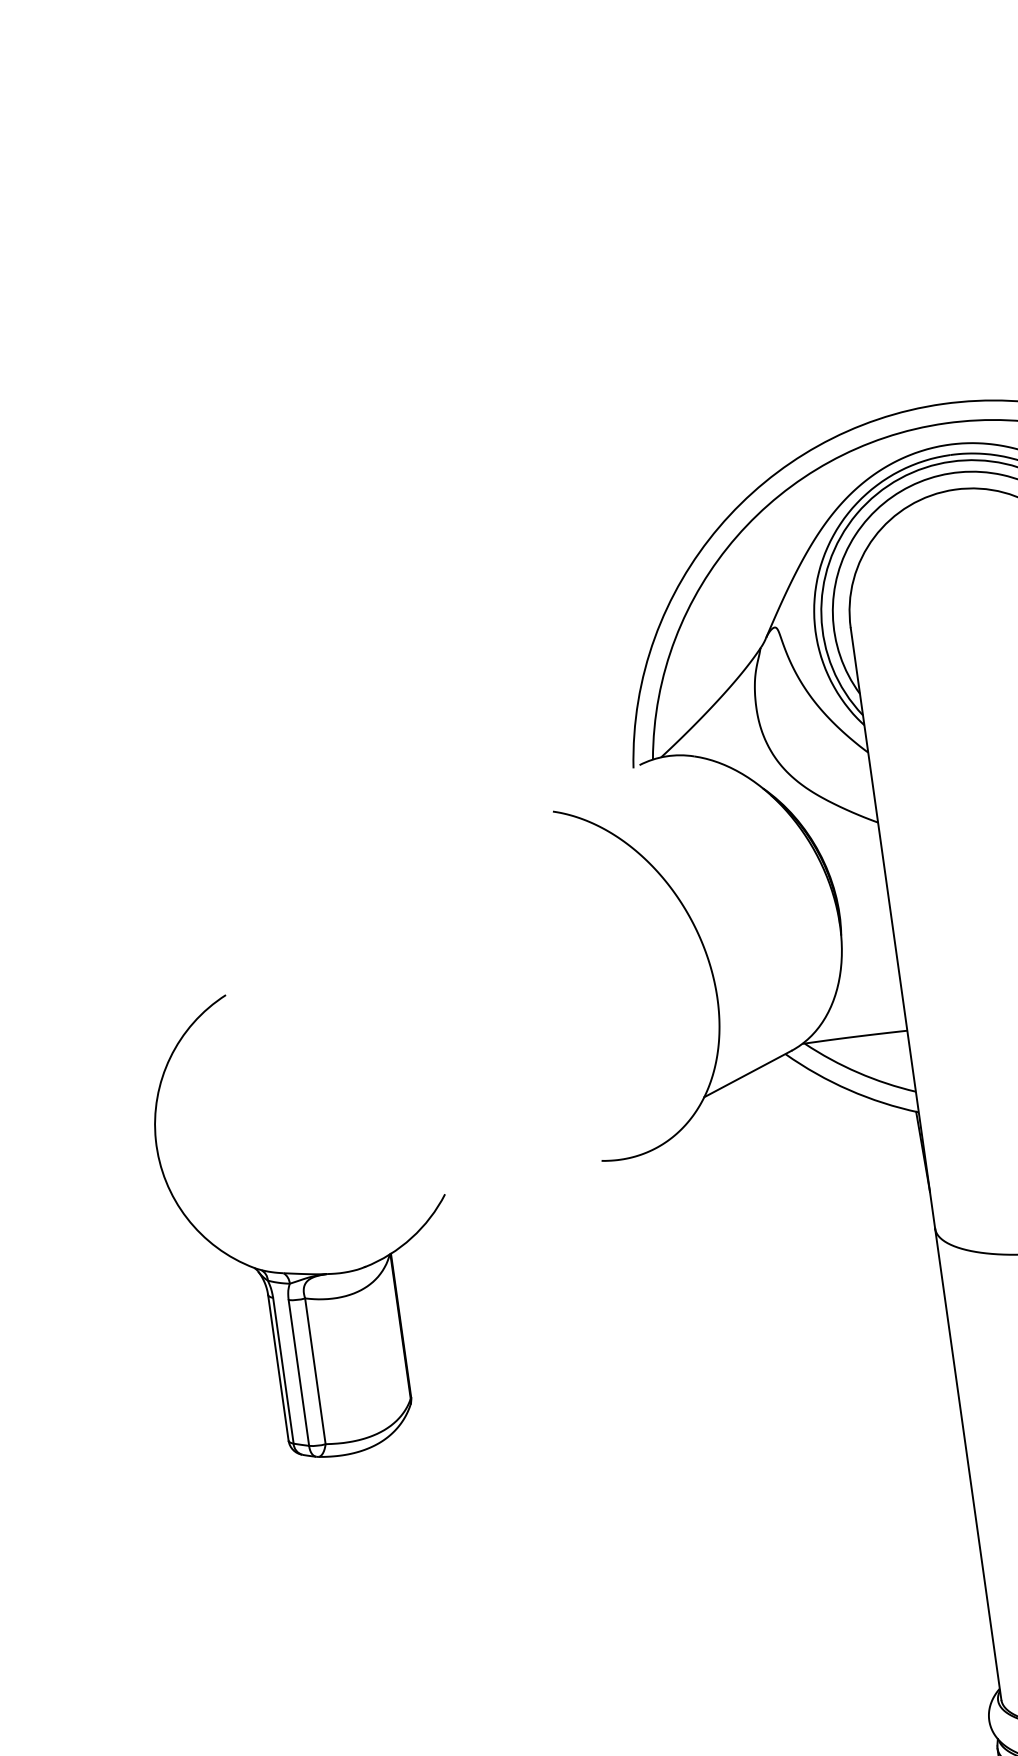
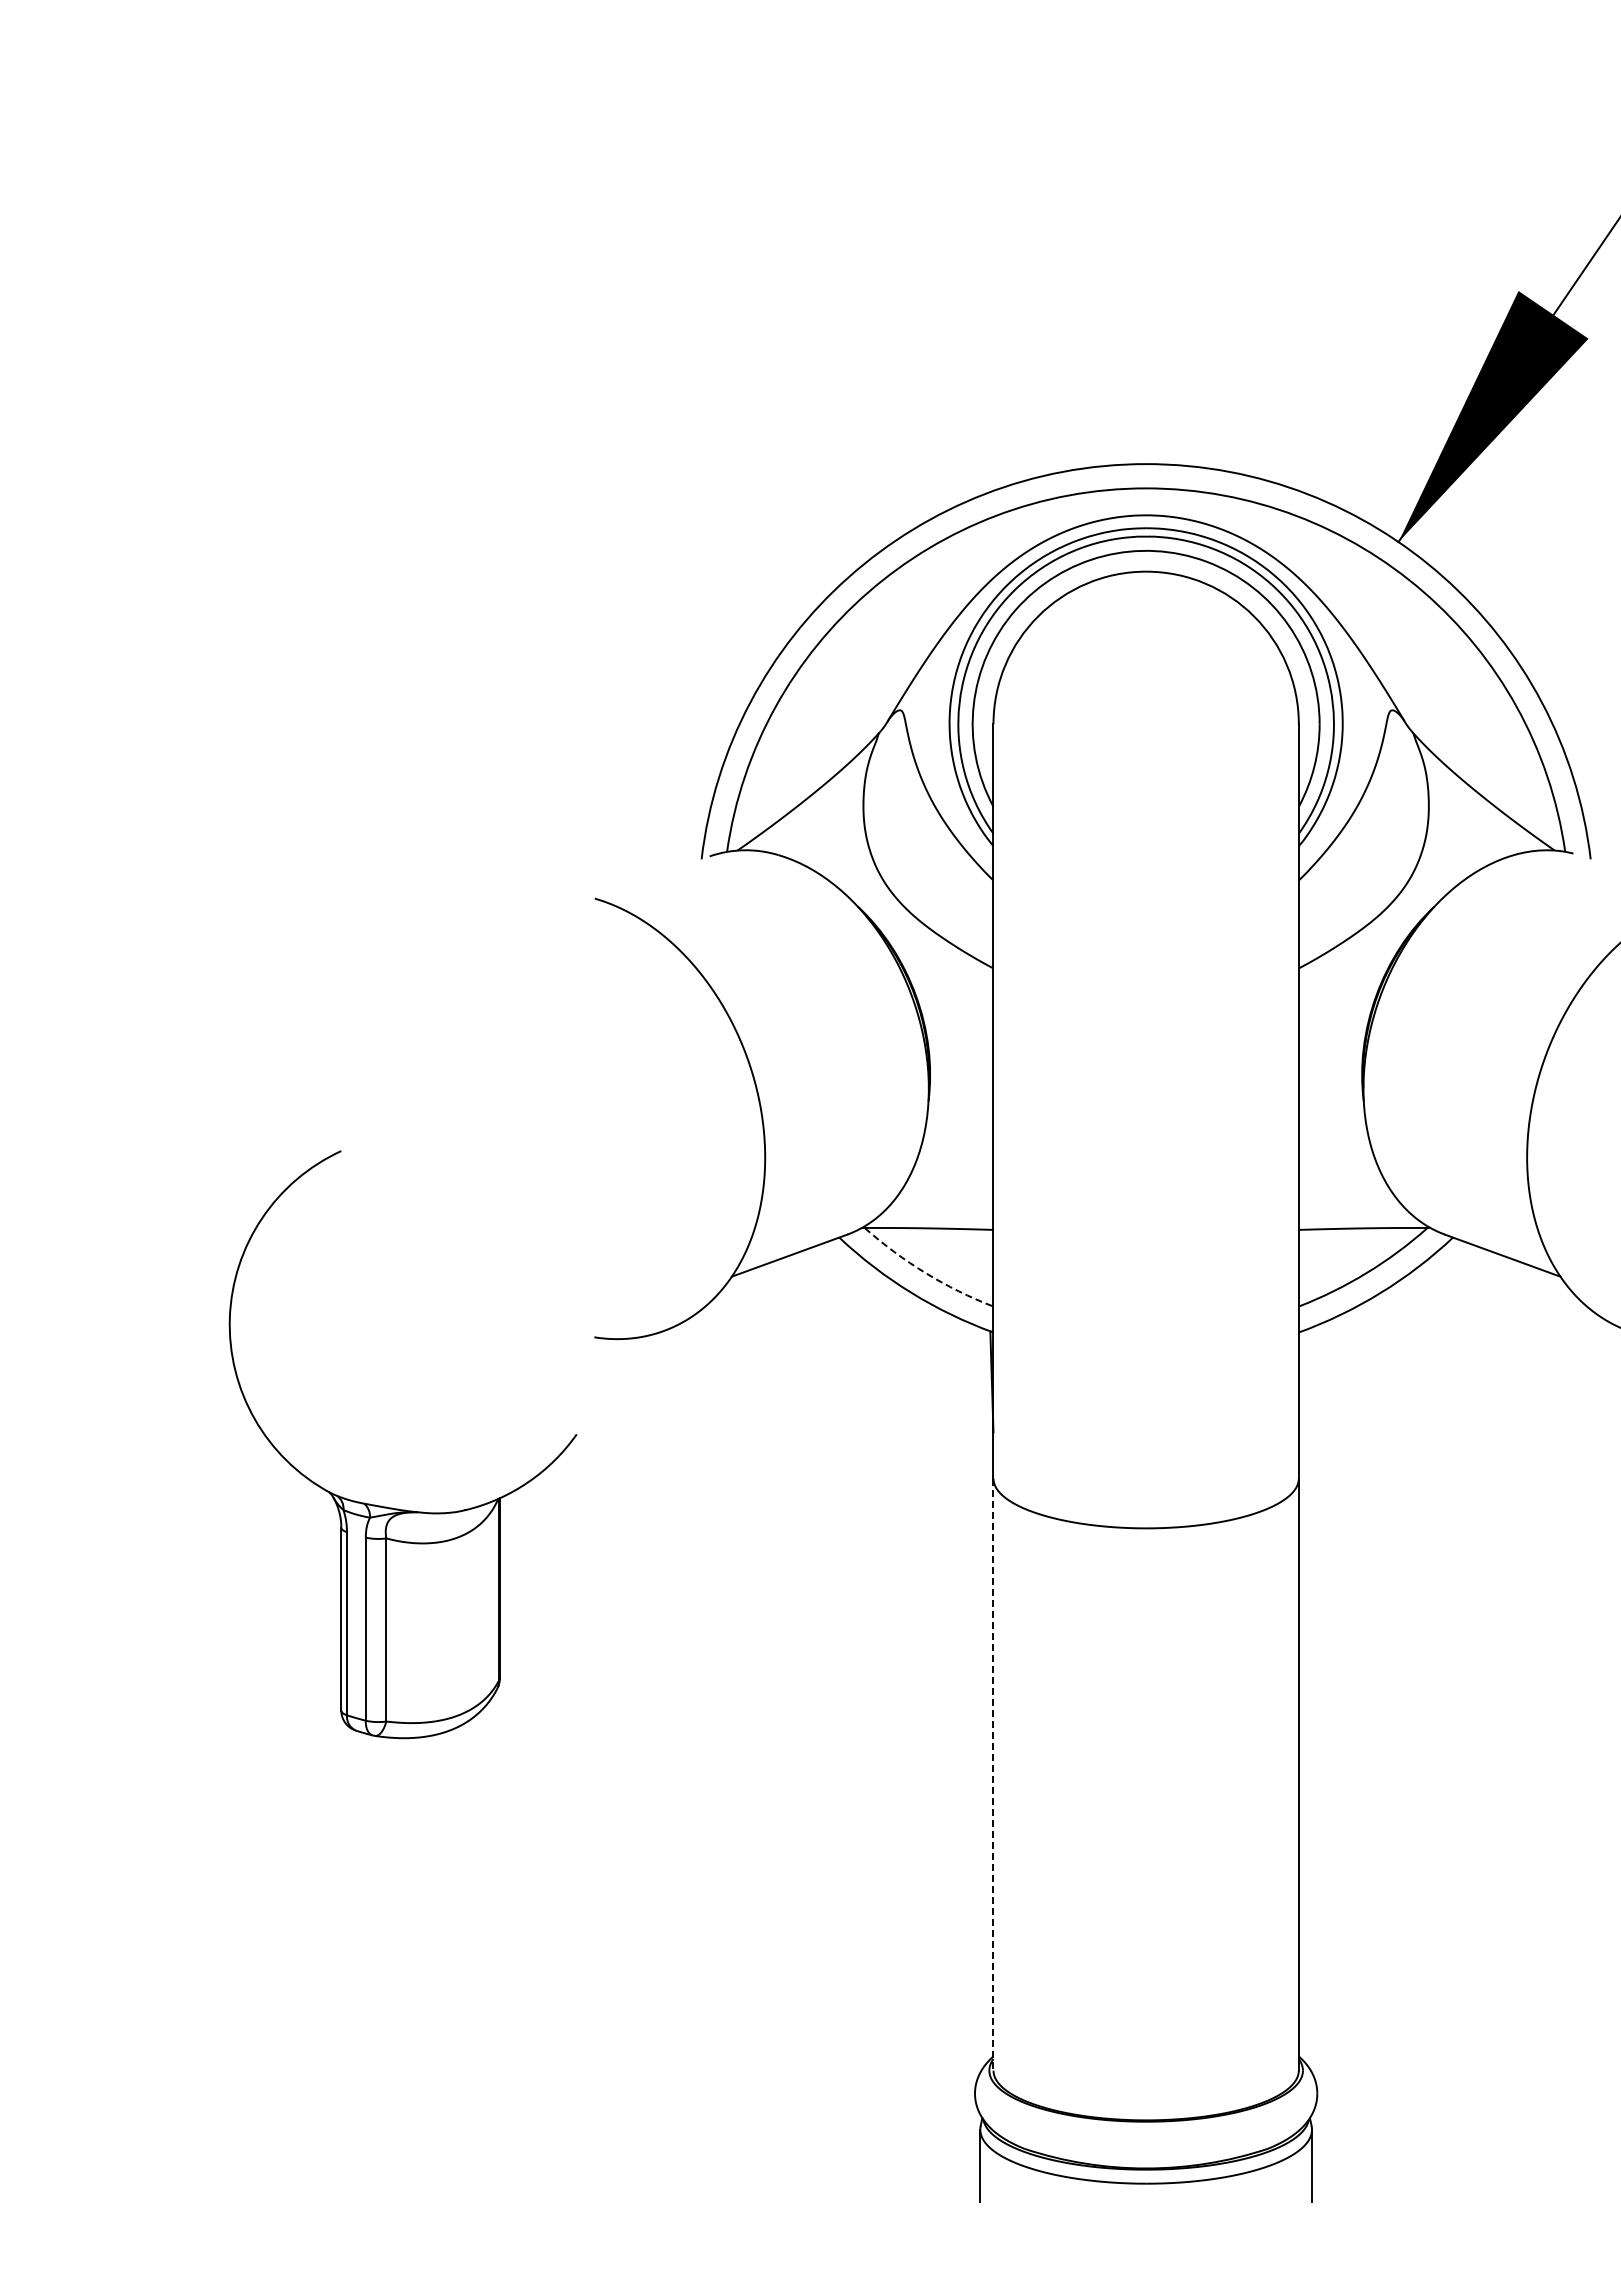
arc: (858, 1073) -> (925, 1273), solid -> dashed
part: (306, 1273) -> (392, 1507), moved
line: (968, 1464) -> (993, 1774), solid -> dashed

